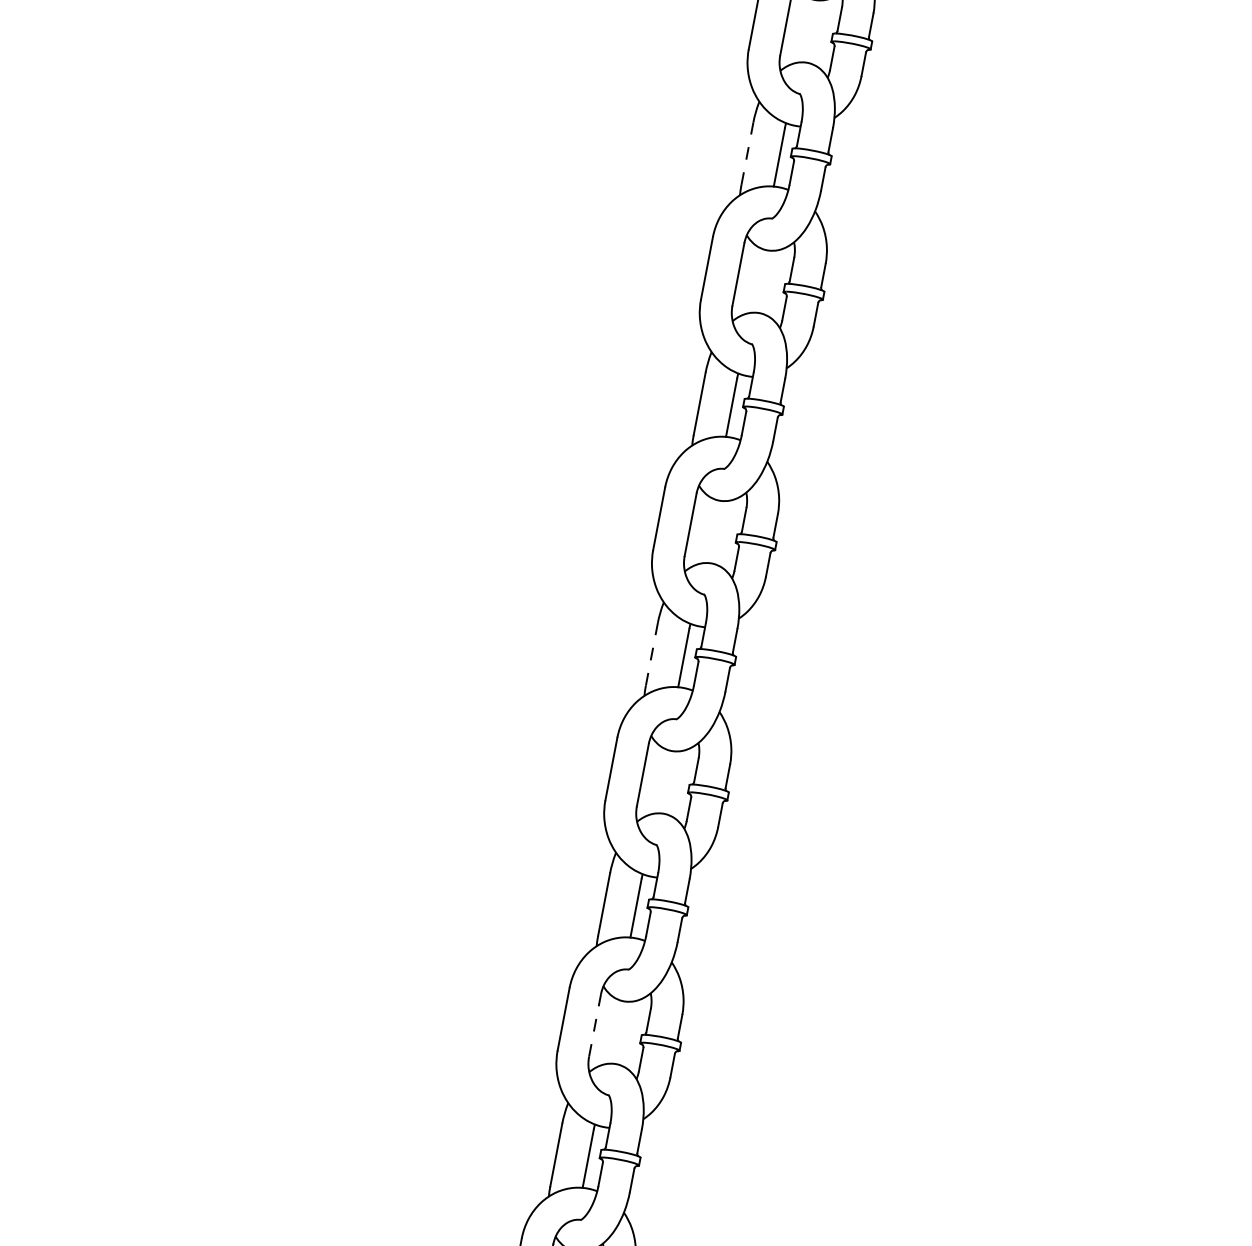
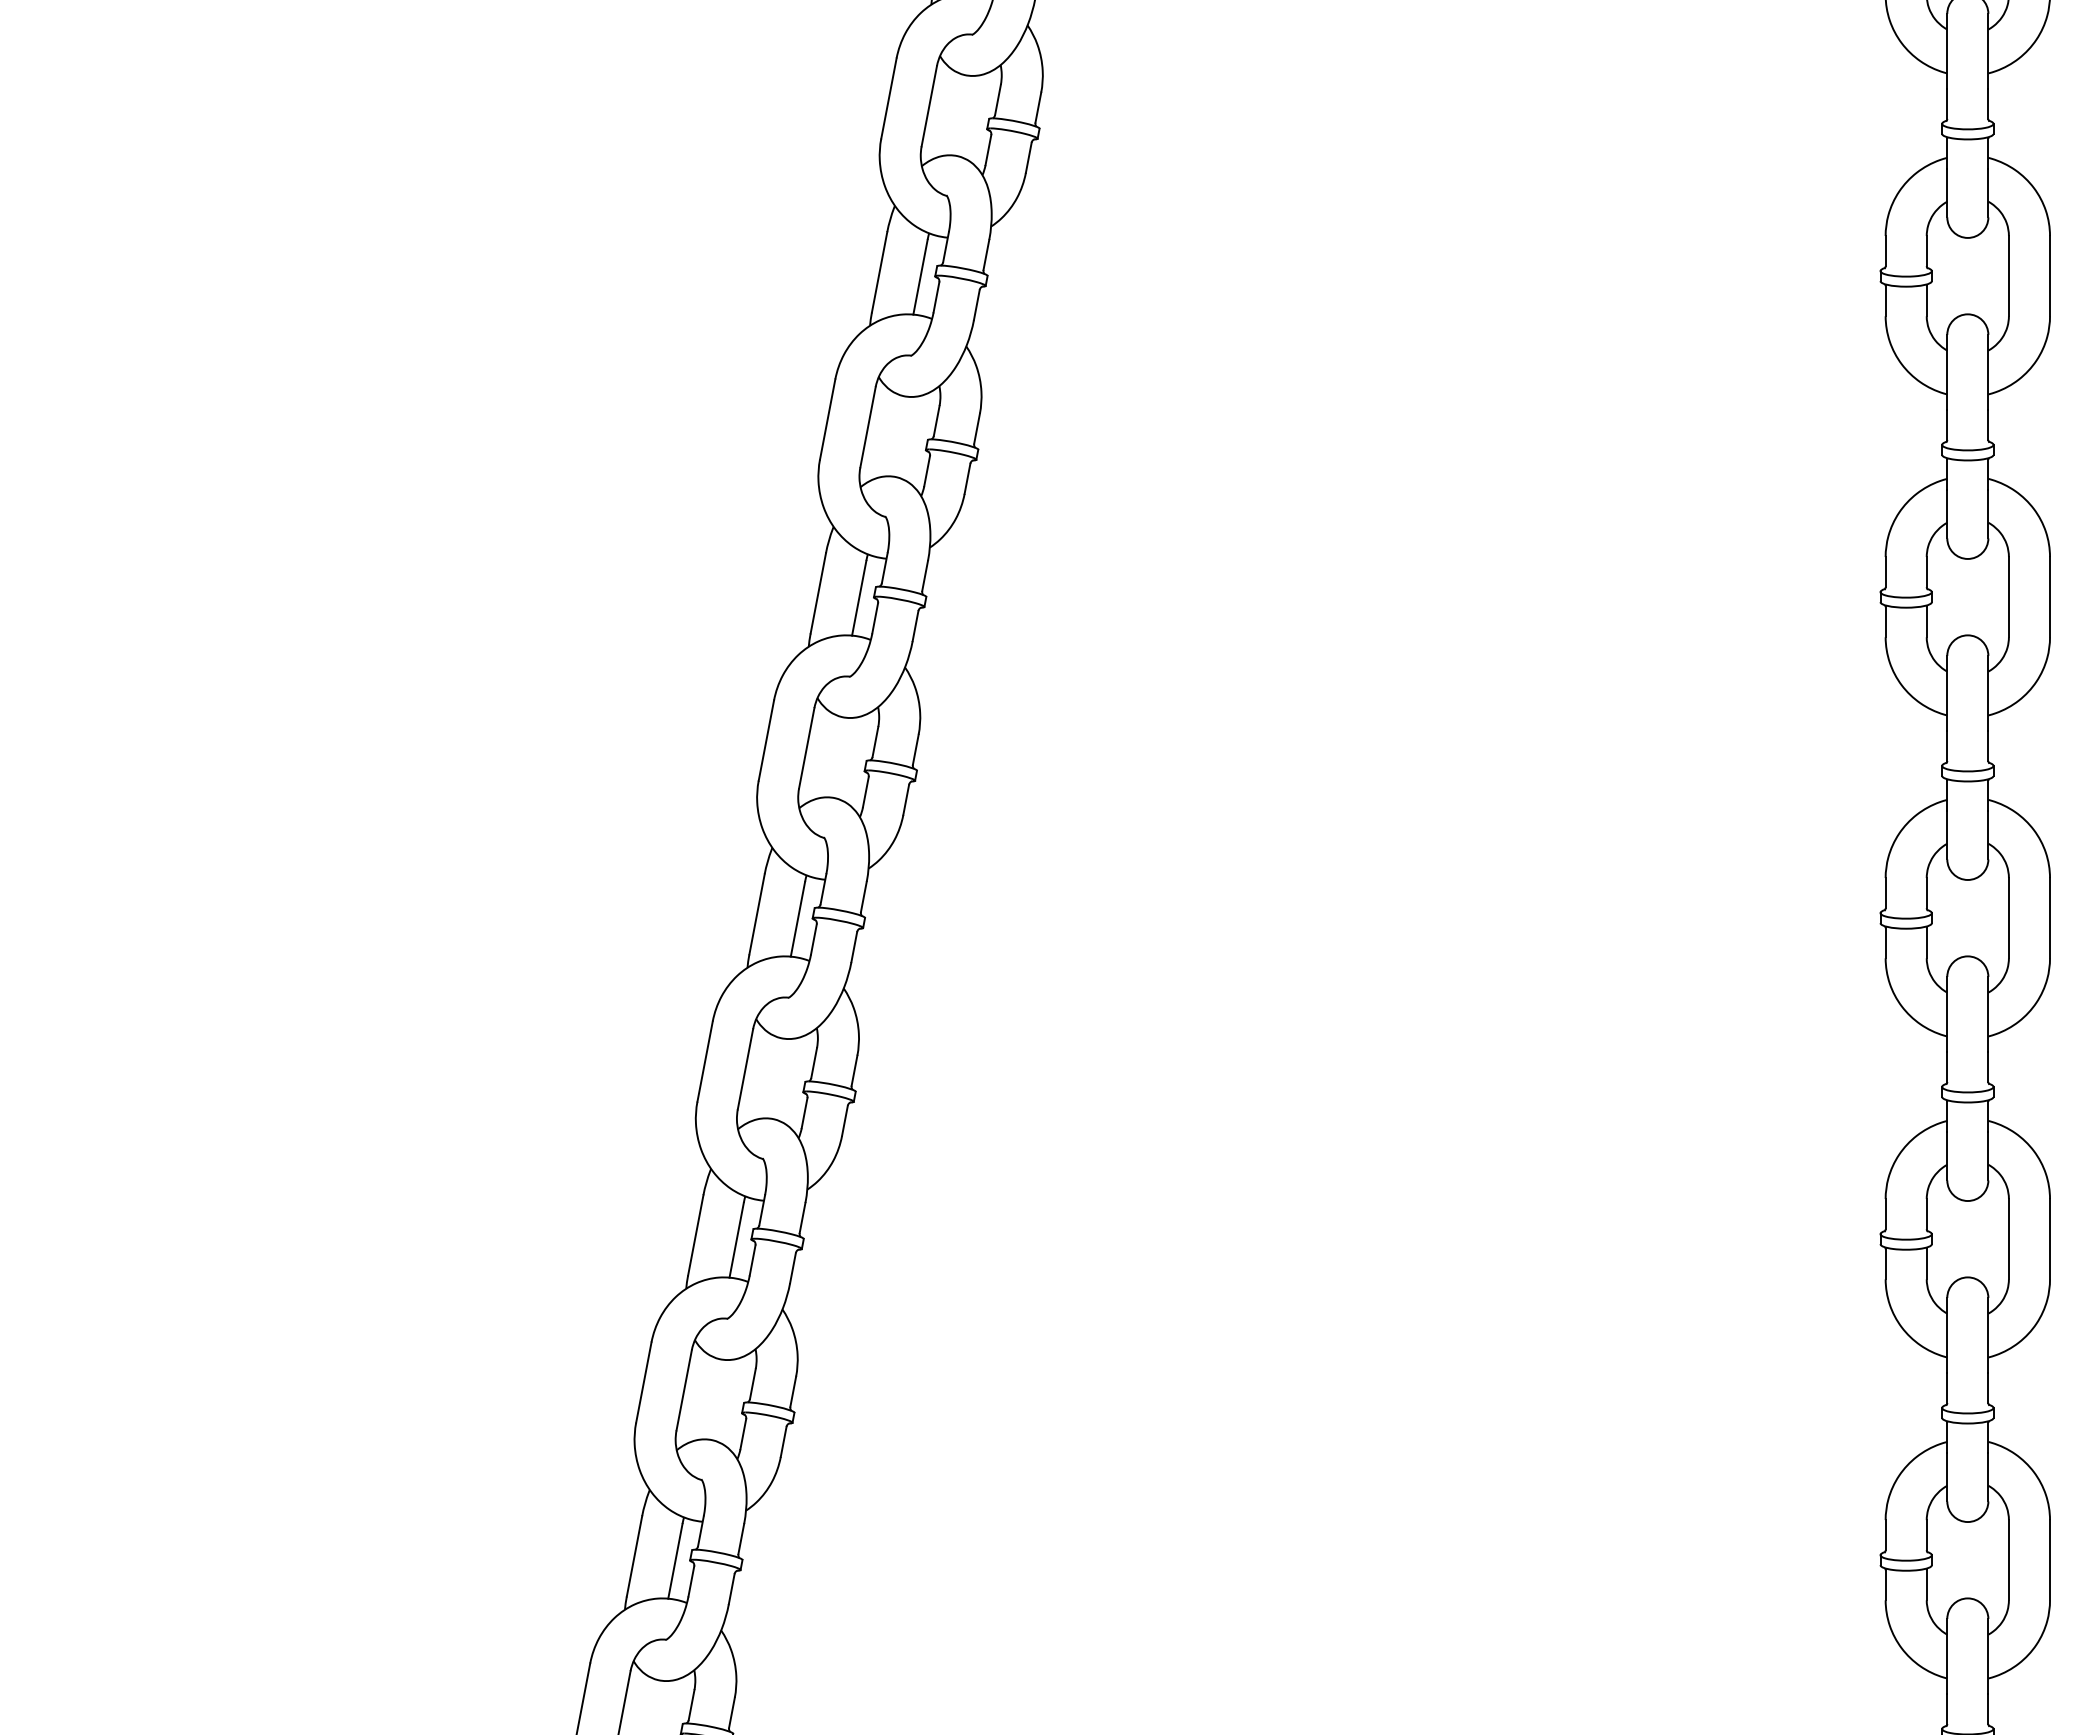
line: (747, 153) -> (879, 272), dashed -> solid
line: (652, 654) -> (757, 914), dashed -> solid
line: (595, 1025) -> (684, 1390), dashed -> solid

